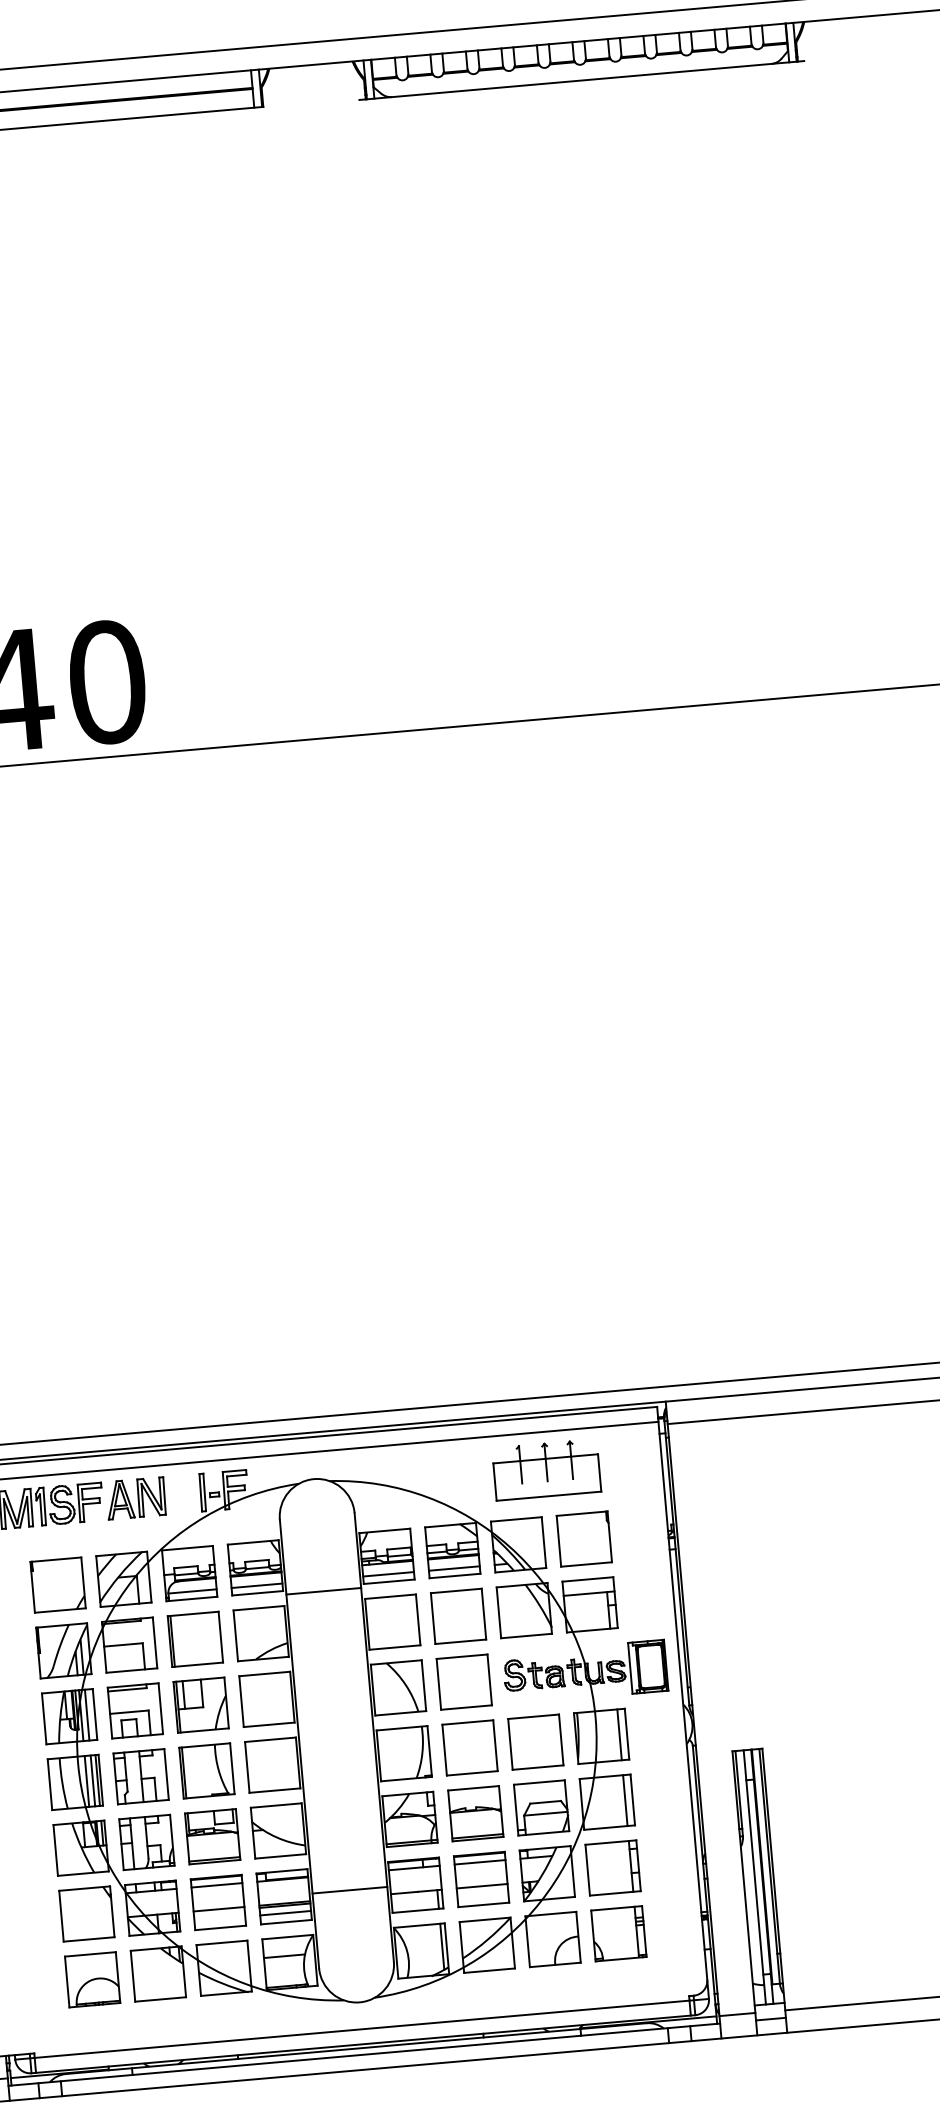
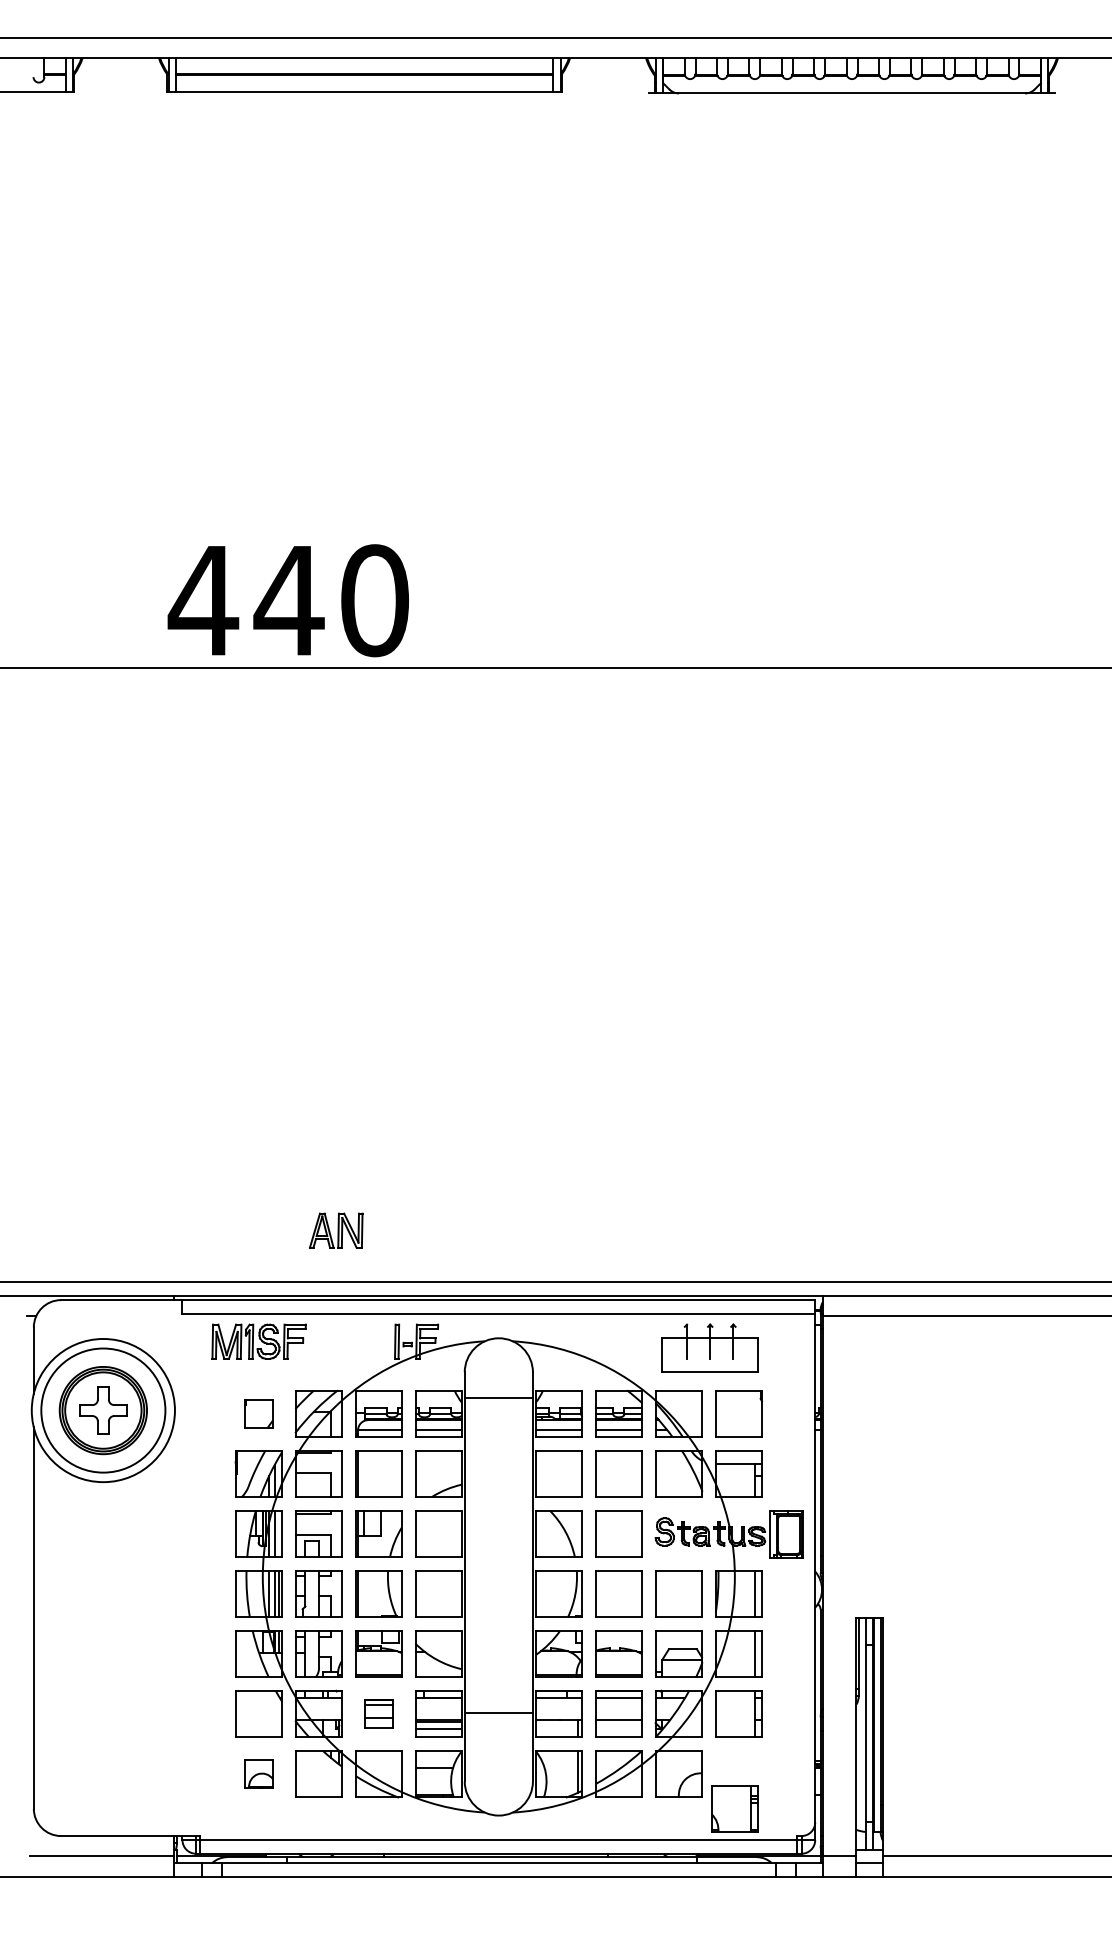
part: (136, 1498) -> (336, 1230), moved
part: (57, 1584) -> (258, 1413), size x0.6
line: (323, 1591) -> (498, 1397), moved
part: (218, 1902) -> (378, 1713), size x0.6
part: (618, 1933) -> (734, 1808), moved
part: (92, 1979) -> (258, 1773), size x0.6

